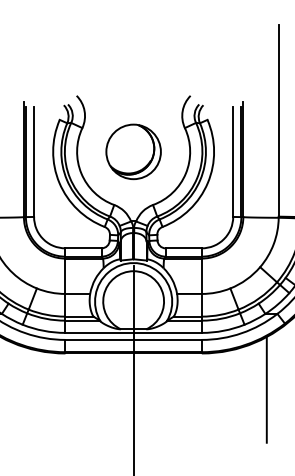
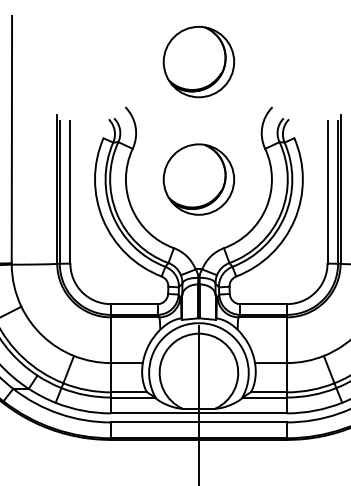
part: (133, 60) -> (198, 61), added

